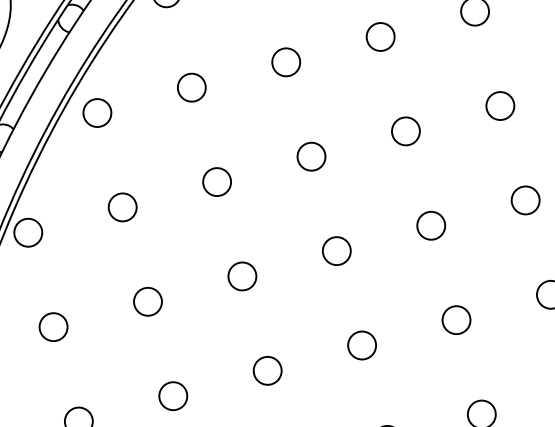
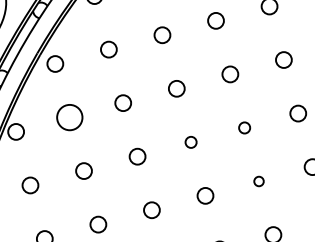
circle: (122, 207) -> (69, 117), size x1.6
circle: (430, 224) -> (244, 127), size x0.7
circle: (335, 251) -> (190, 142), size x0.7
circle: (455, 320) -> (258, 181), size x0.6

